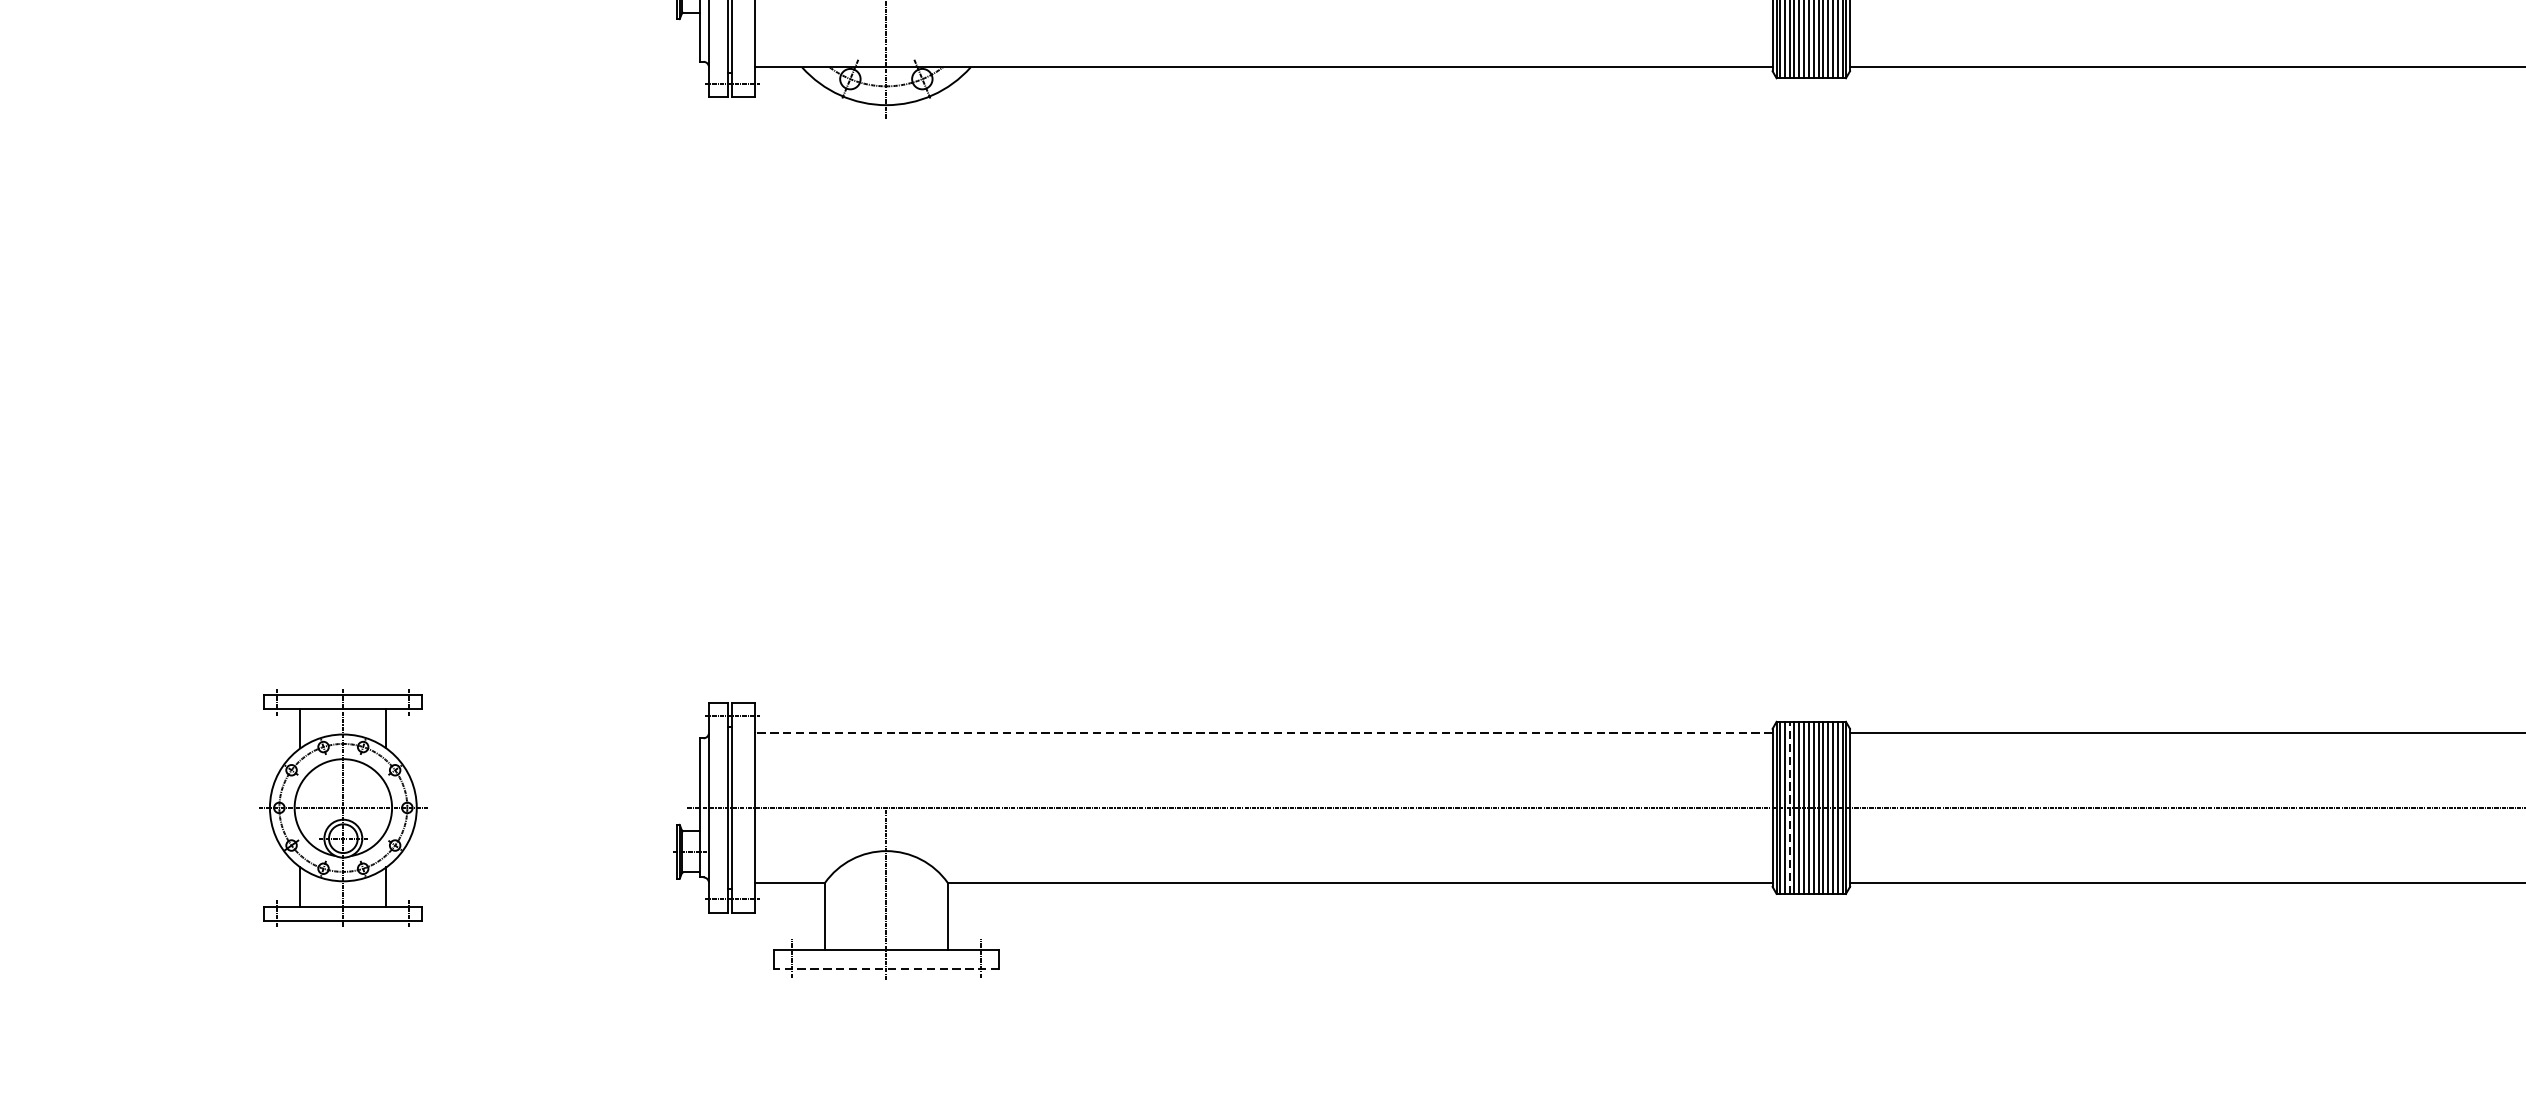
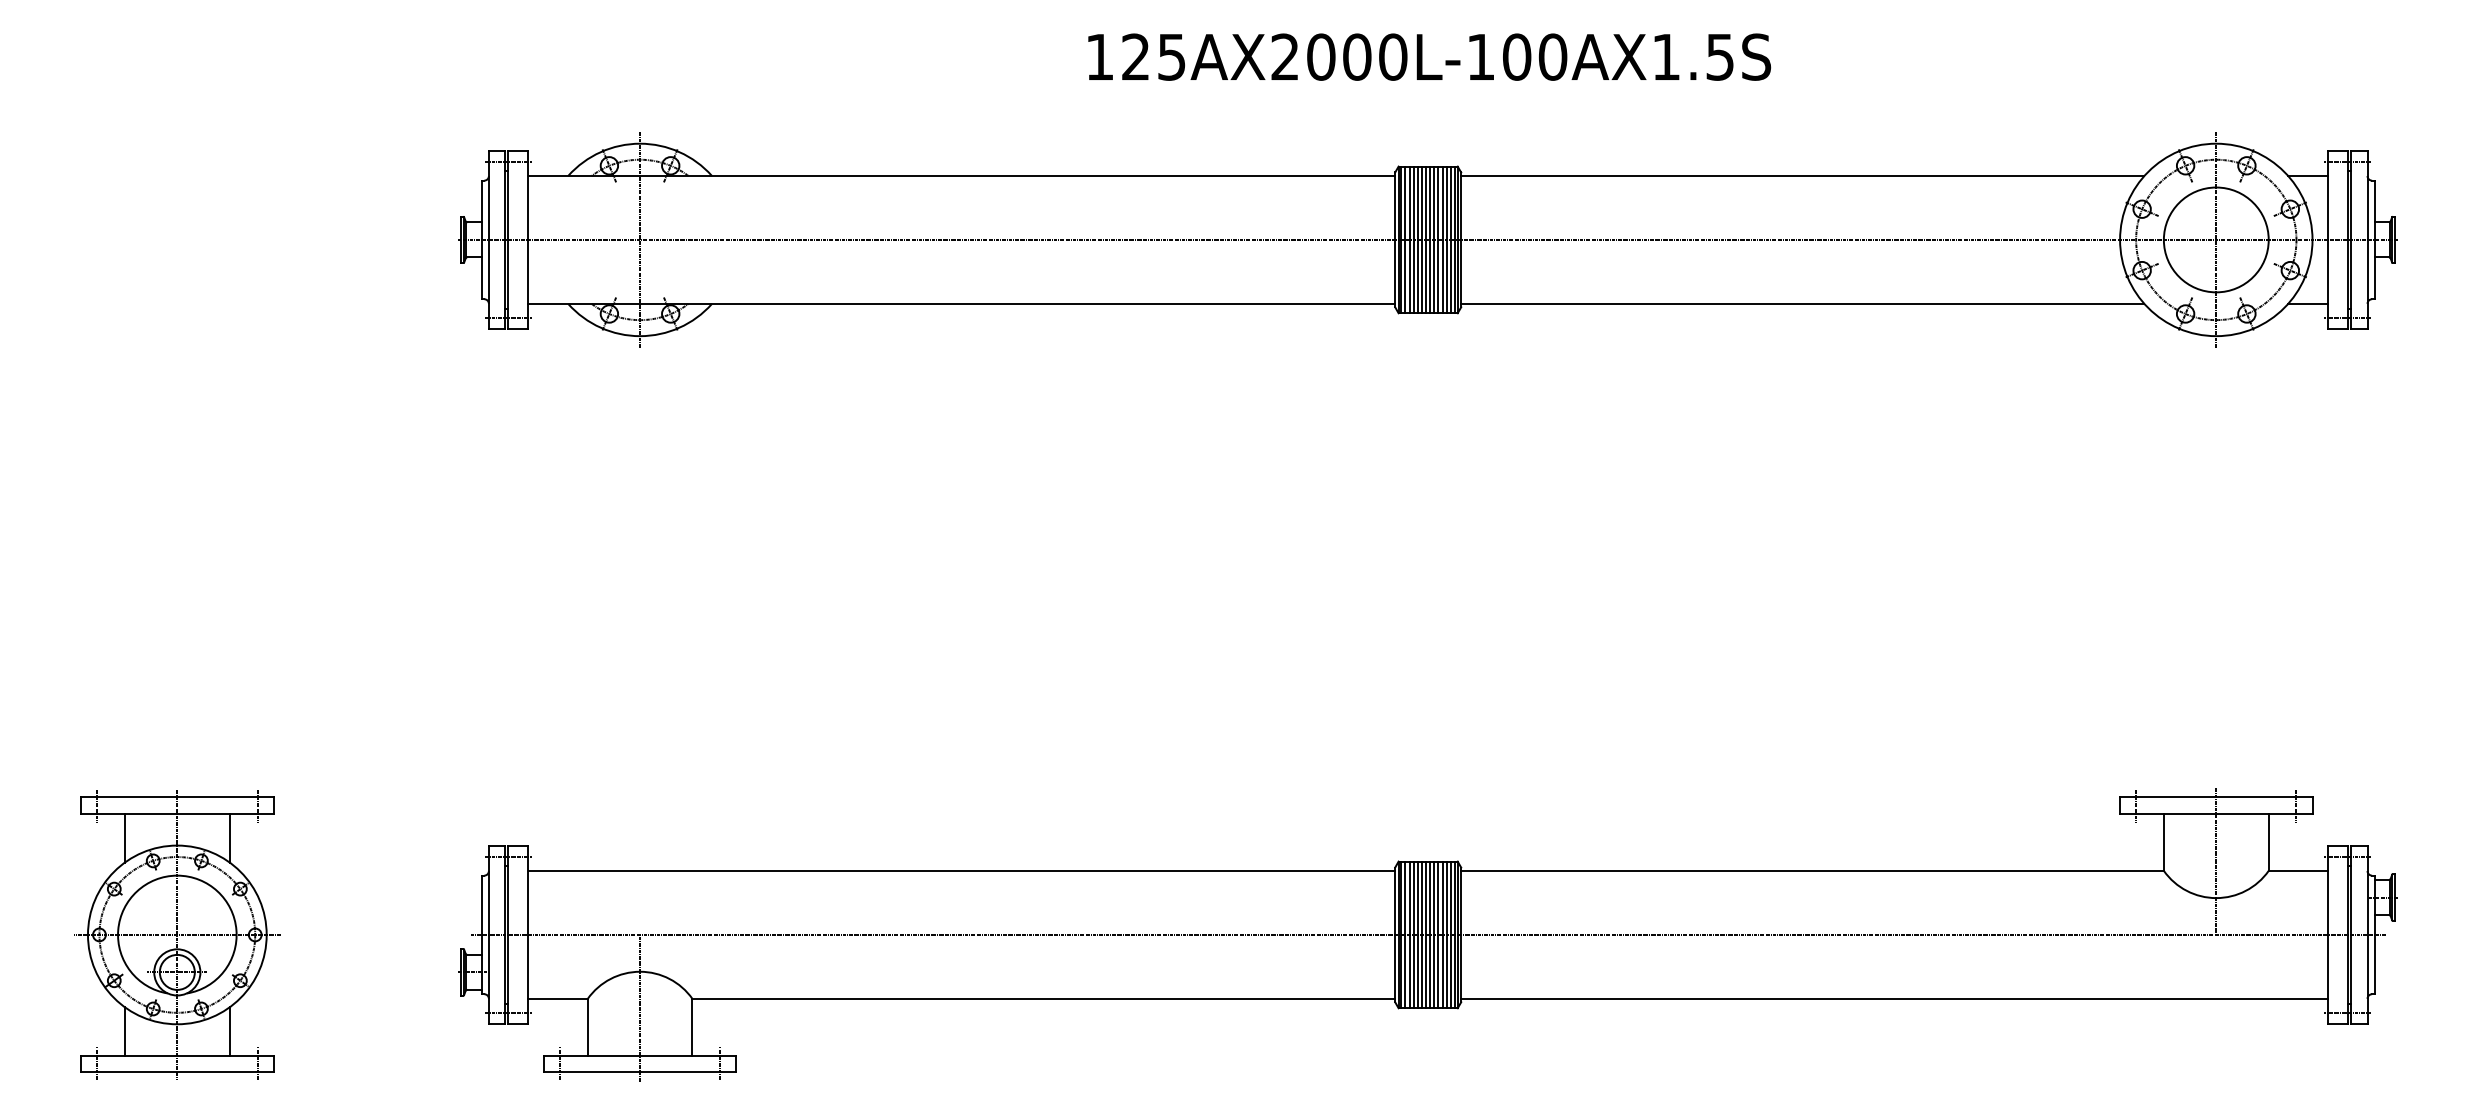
line: (1263, 732) -> (961, 870), dashed -> solid
part: (343, 807) -> (177, 934), size x1.43
line: (1789, 807) -> (1409, 934), dashed -> solid
line: (885, 969) -> (639, 1072), dashed -> solid

